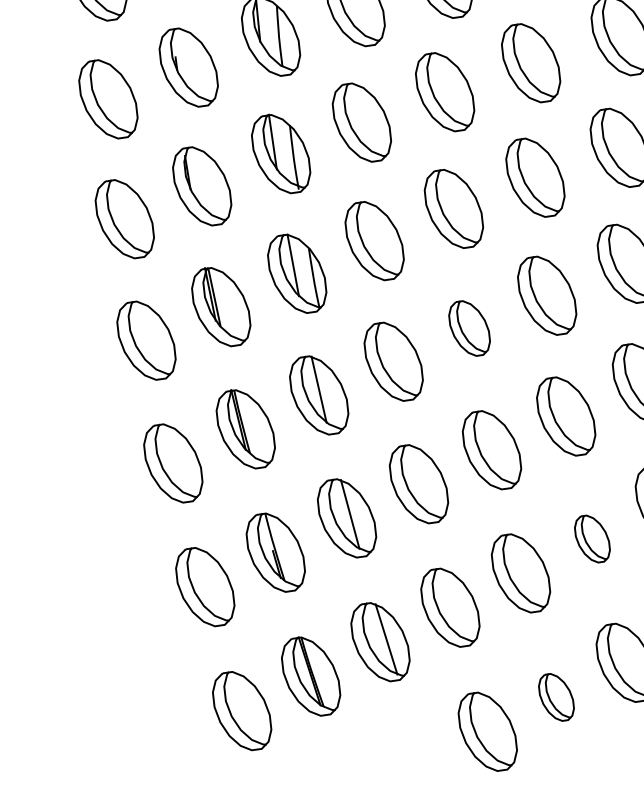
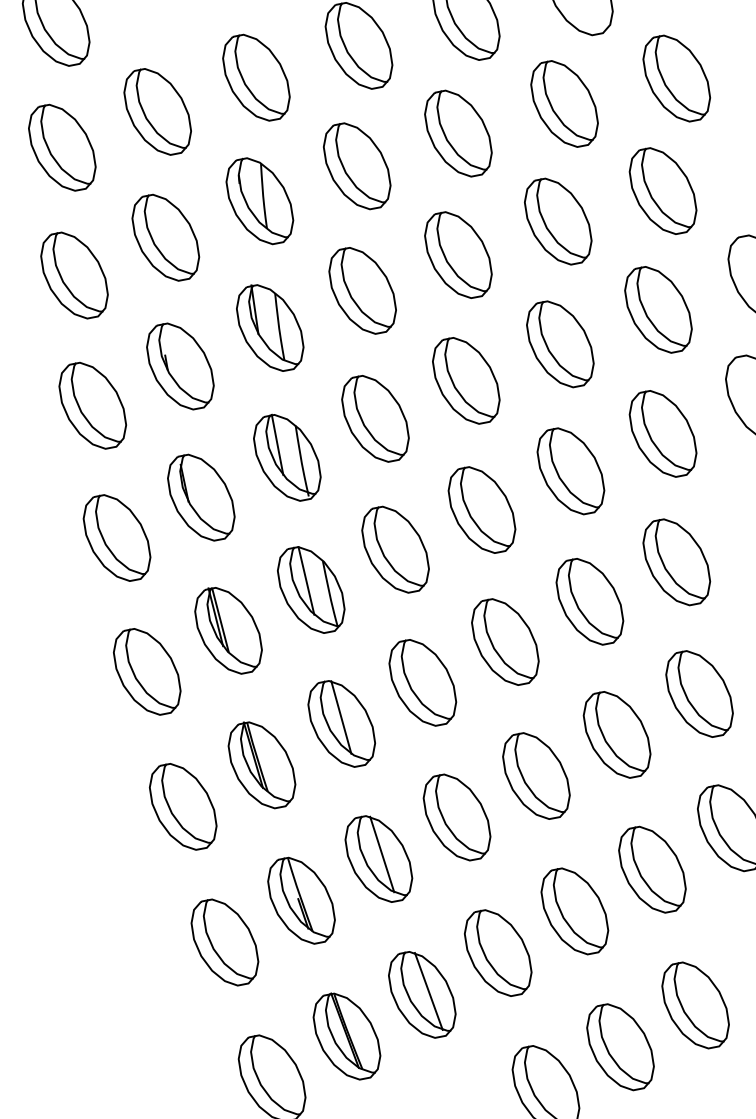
part: (469, 328) -> (505, 641), size x1.43
part: (592, 538) -> (652, 869), size x1.67
part: (556, 697) -> (620, 1047), size x1.67

